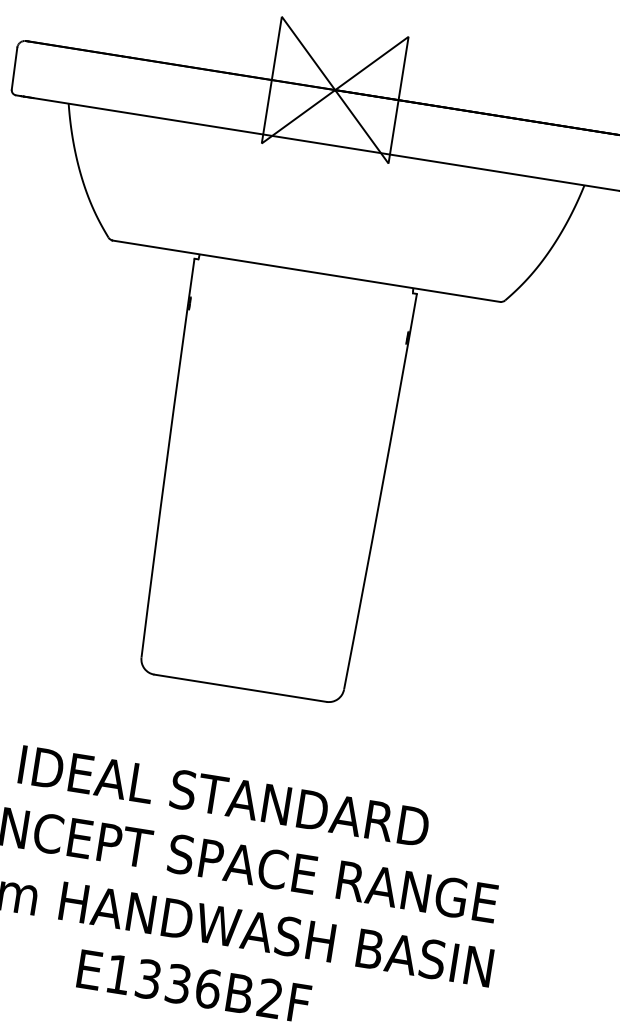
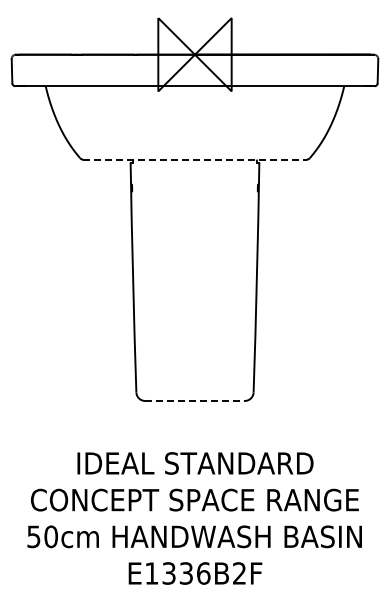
line: (307, 271) -> (195, 159), solid -> dashed
line: (241, 687) -> (195, 400), solid -> dashed

